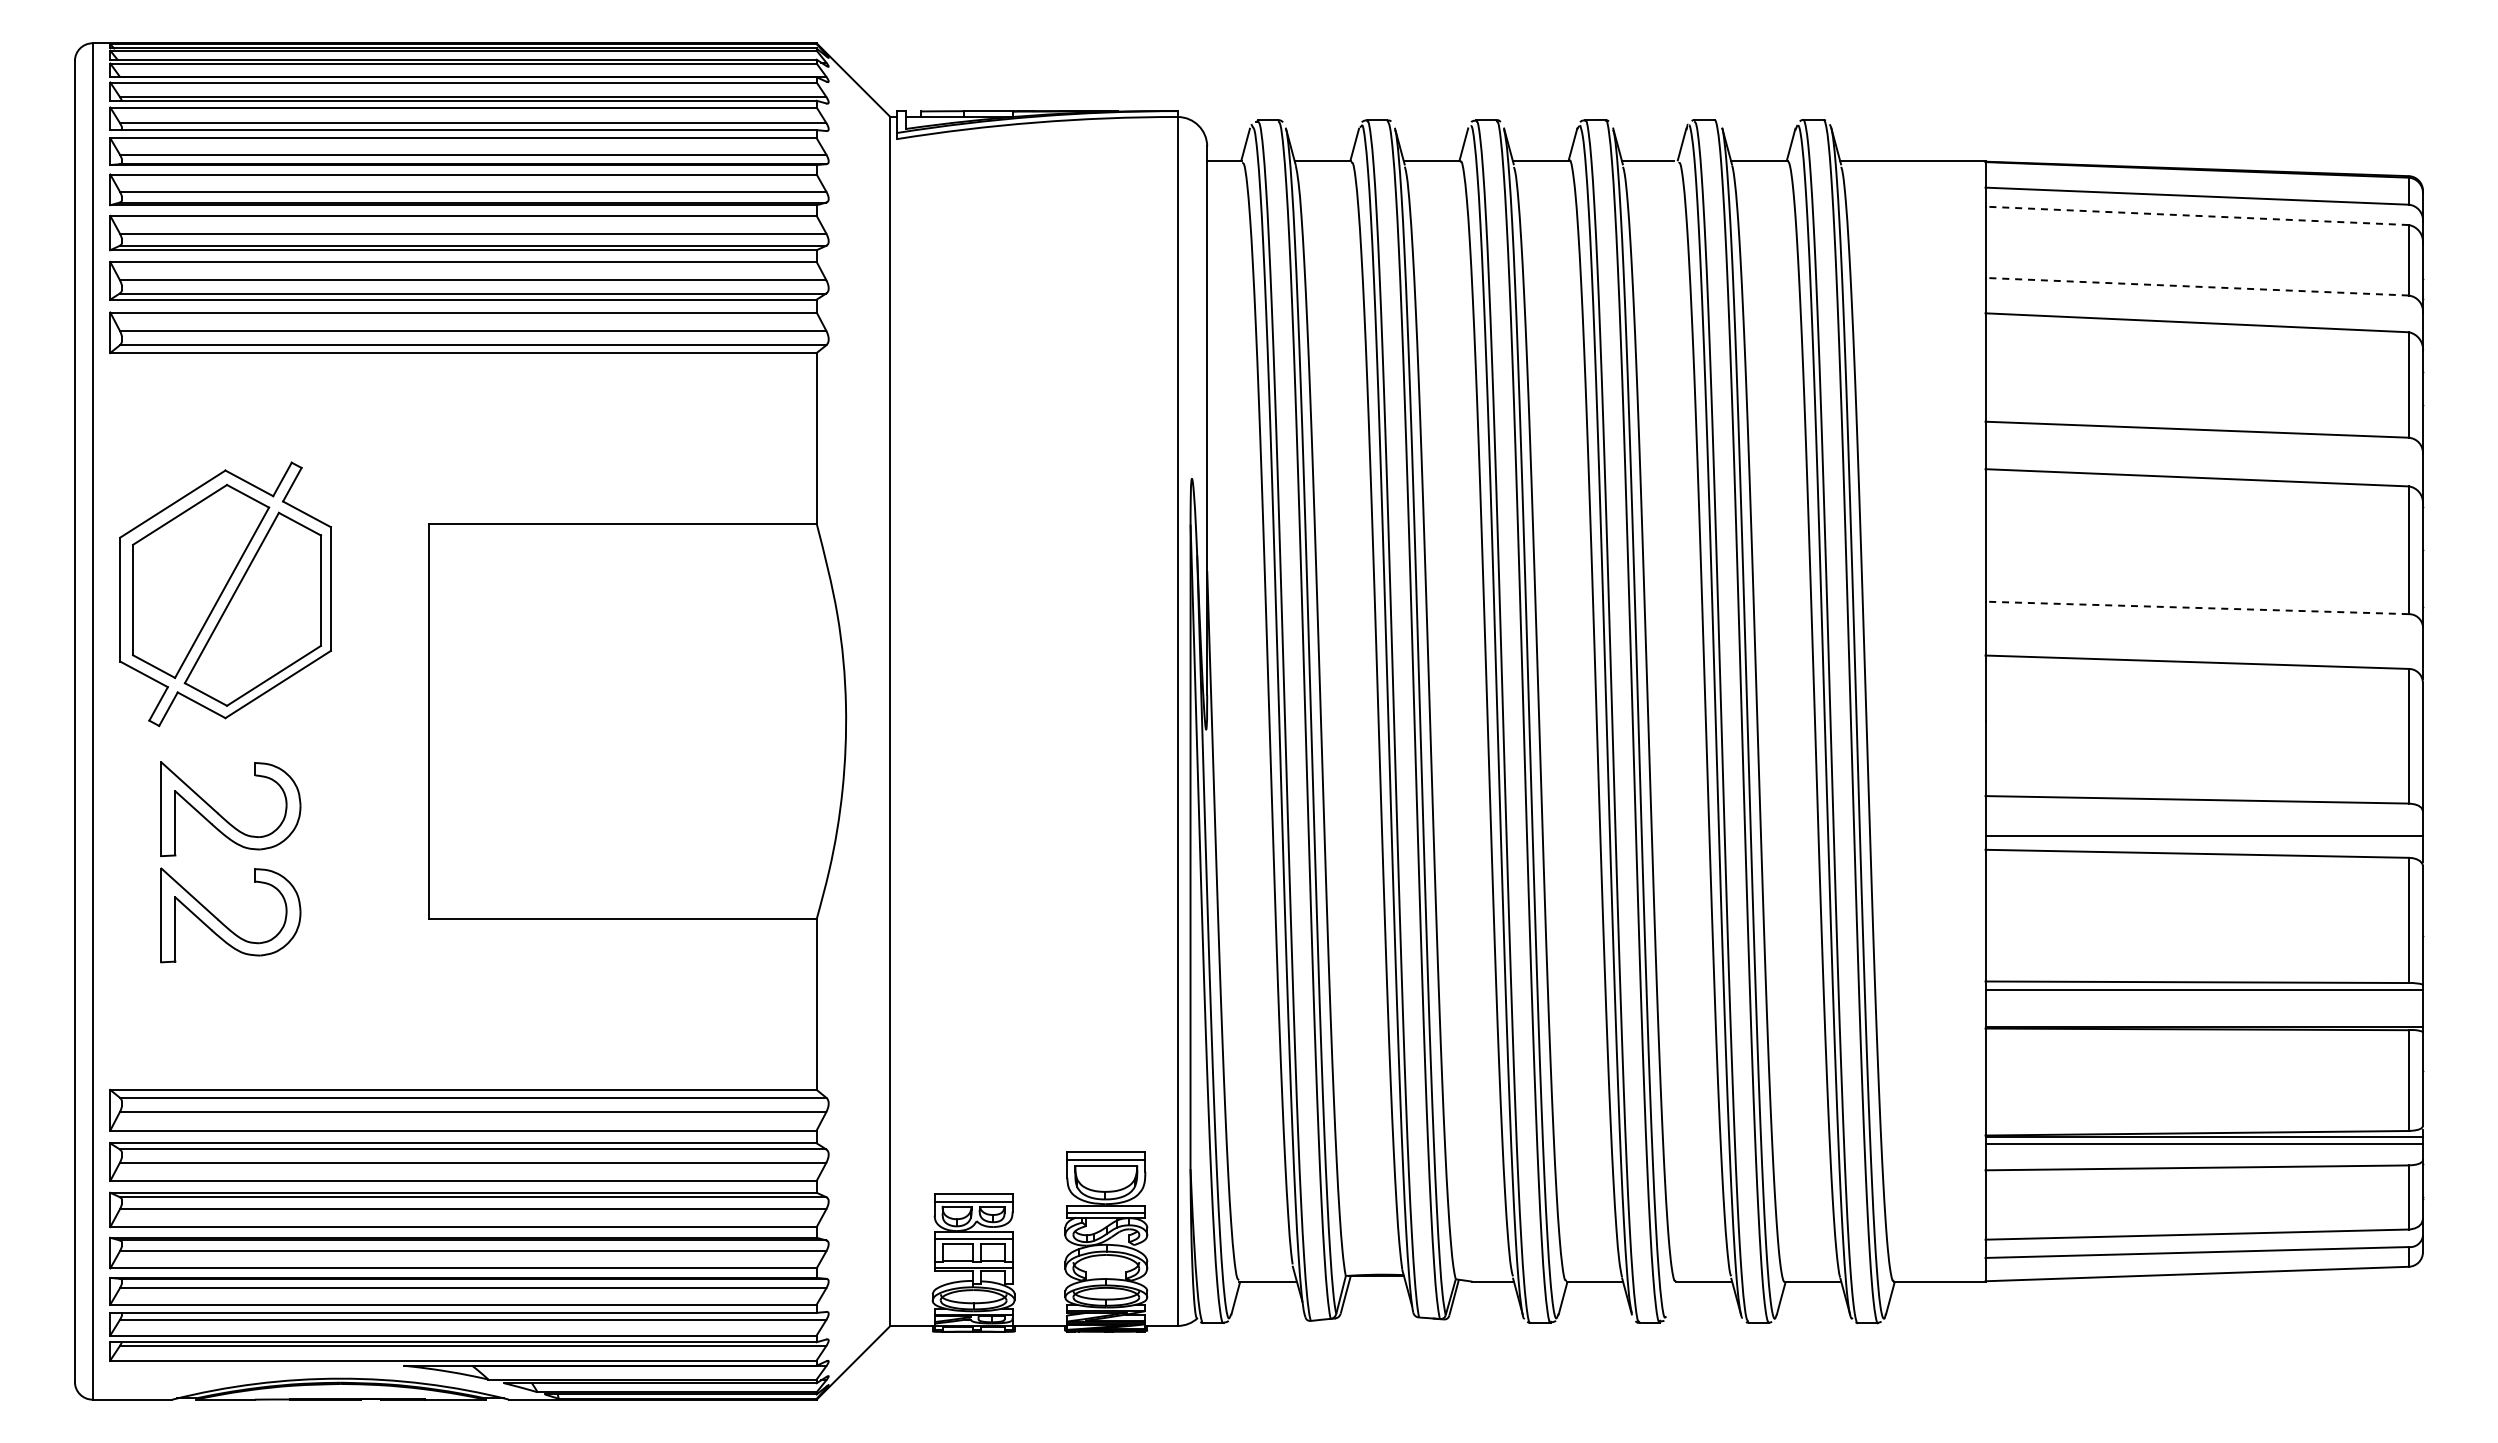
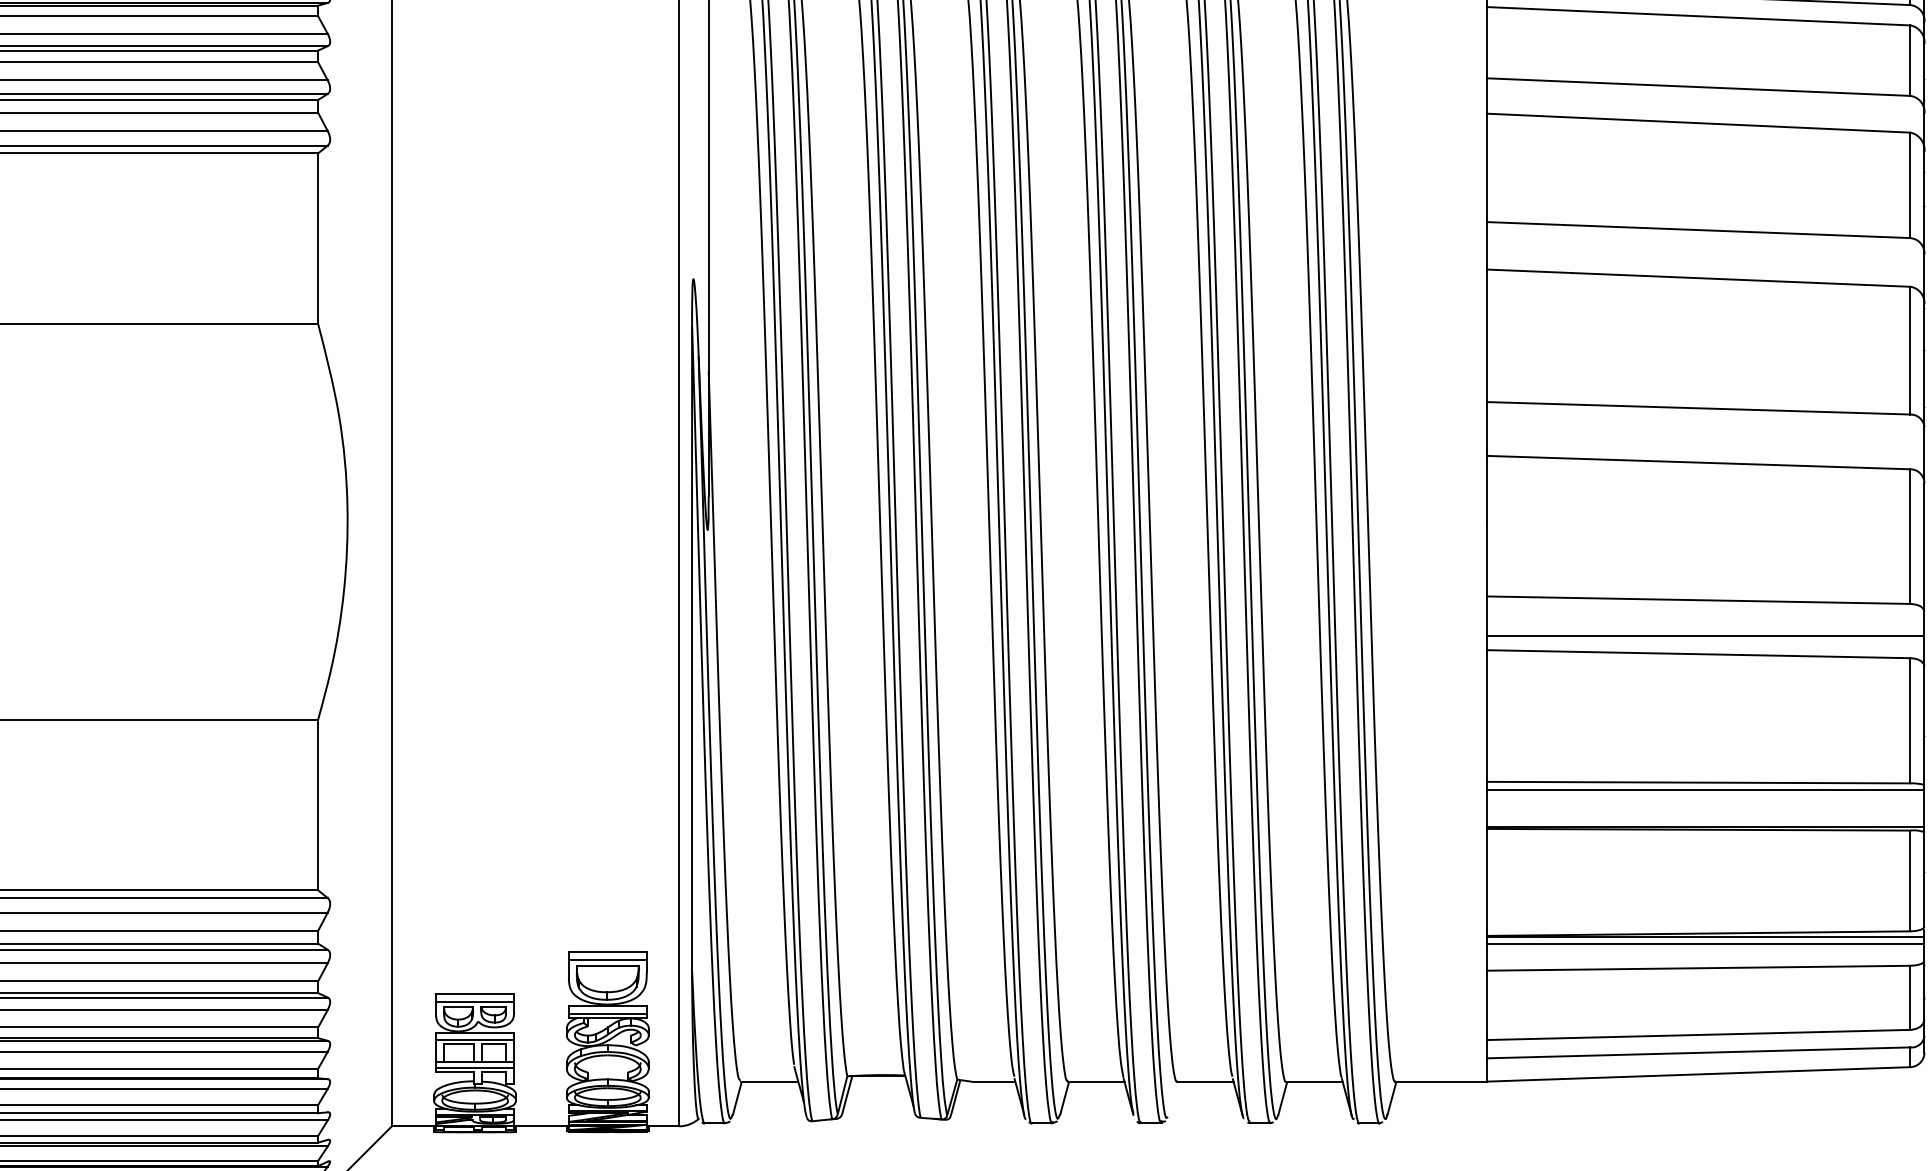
line: (2197, 215) -> (1698, 15), dashed -> solid
line: (2197, 286) -> (1698, 86), dashed -> solid
line: (2197, 607) -> (1698, 407), dashed -> solid

